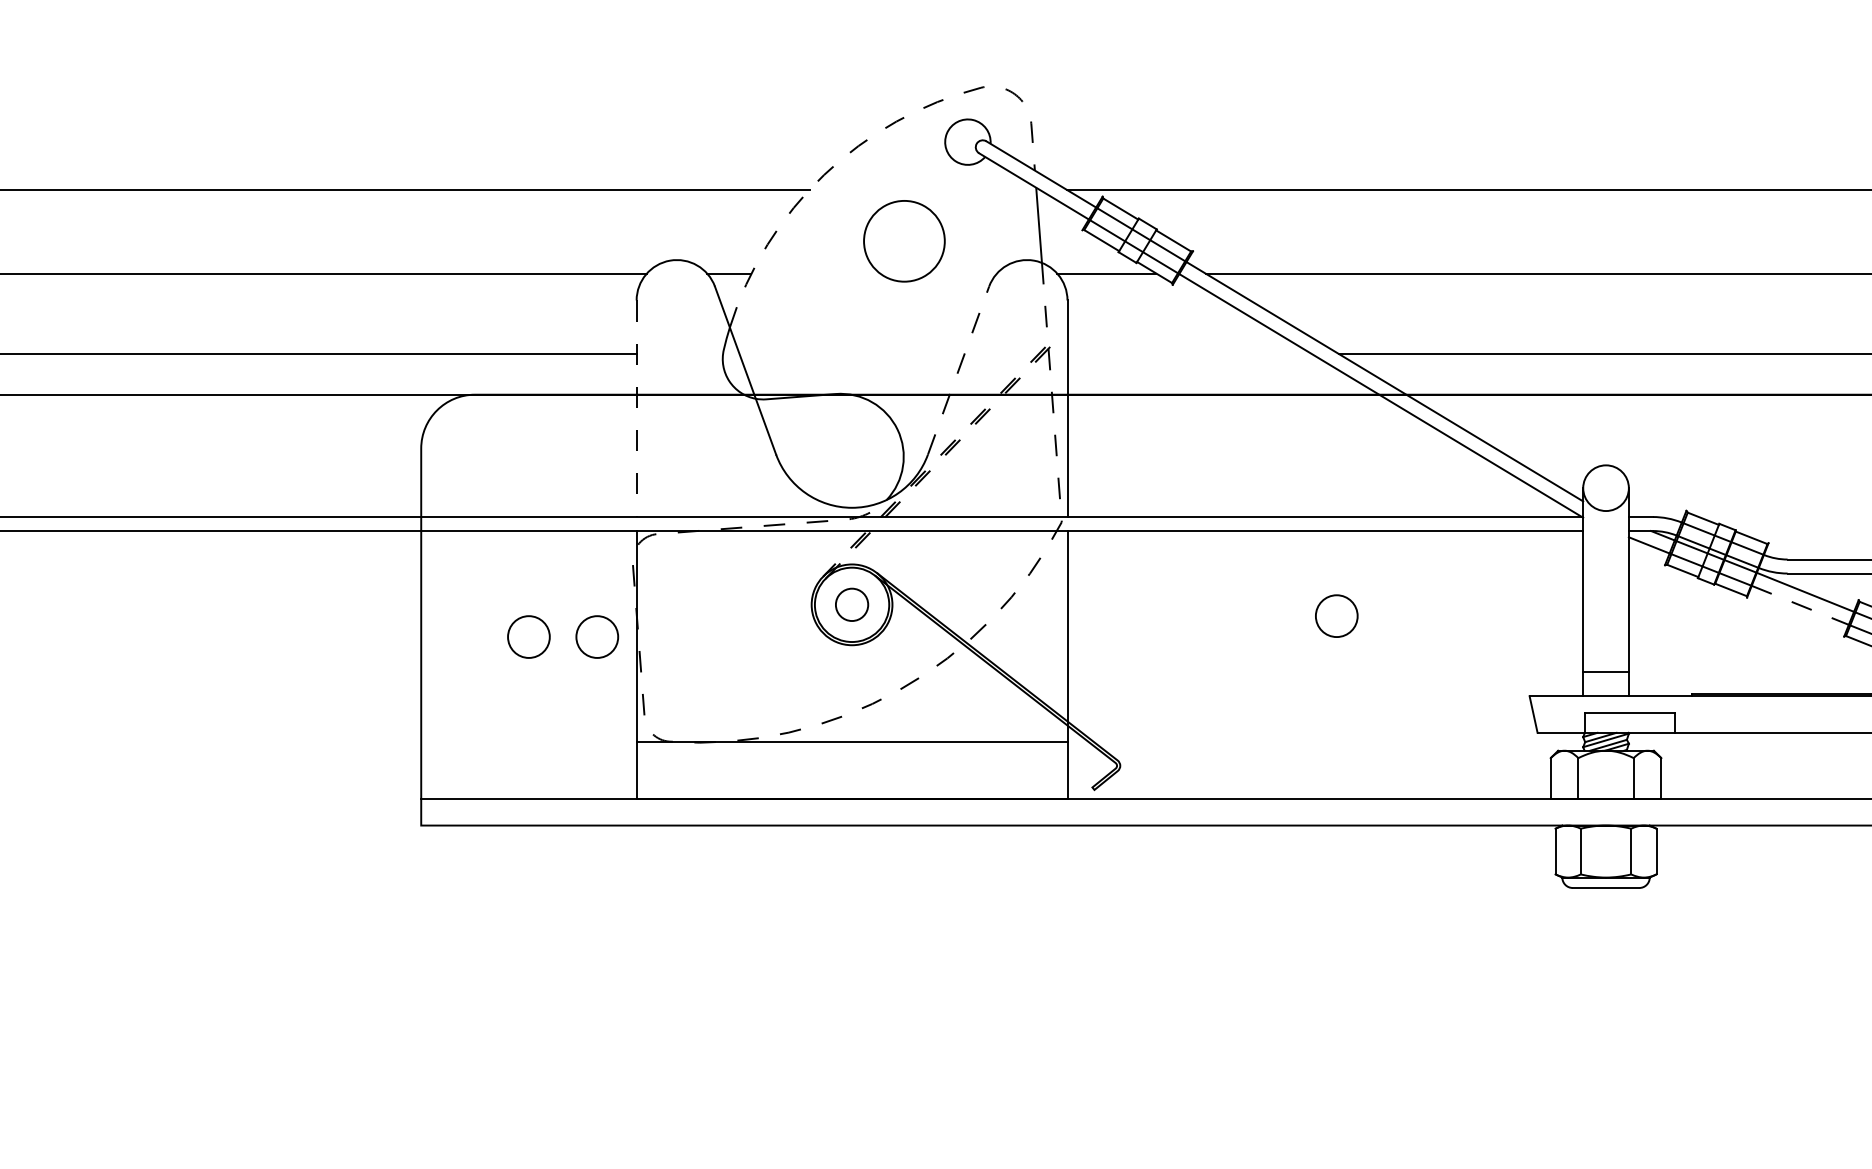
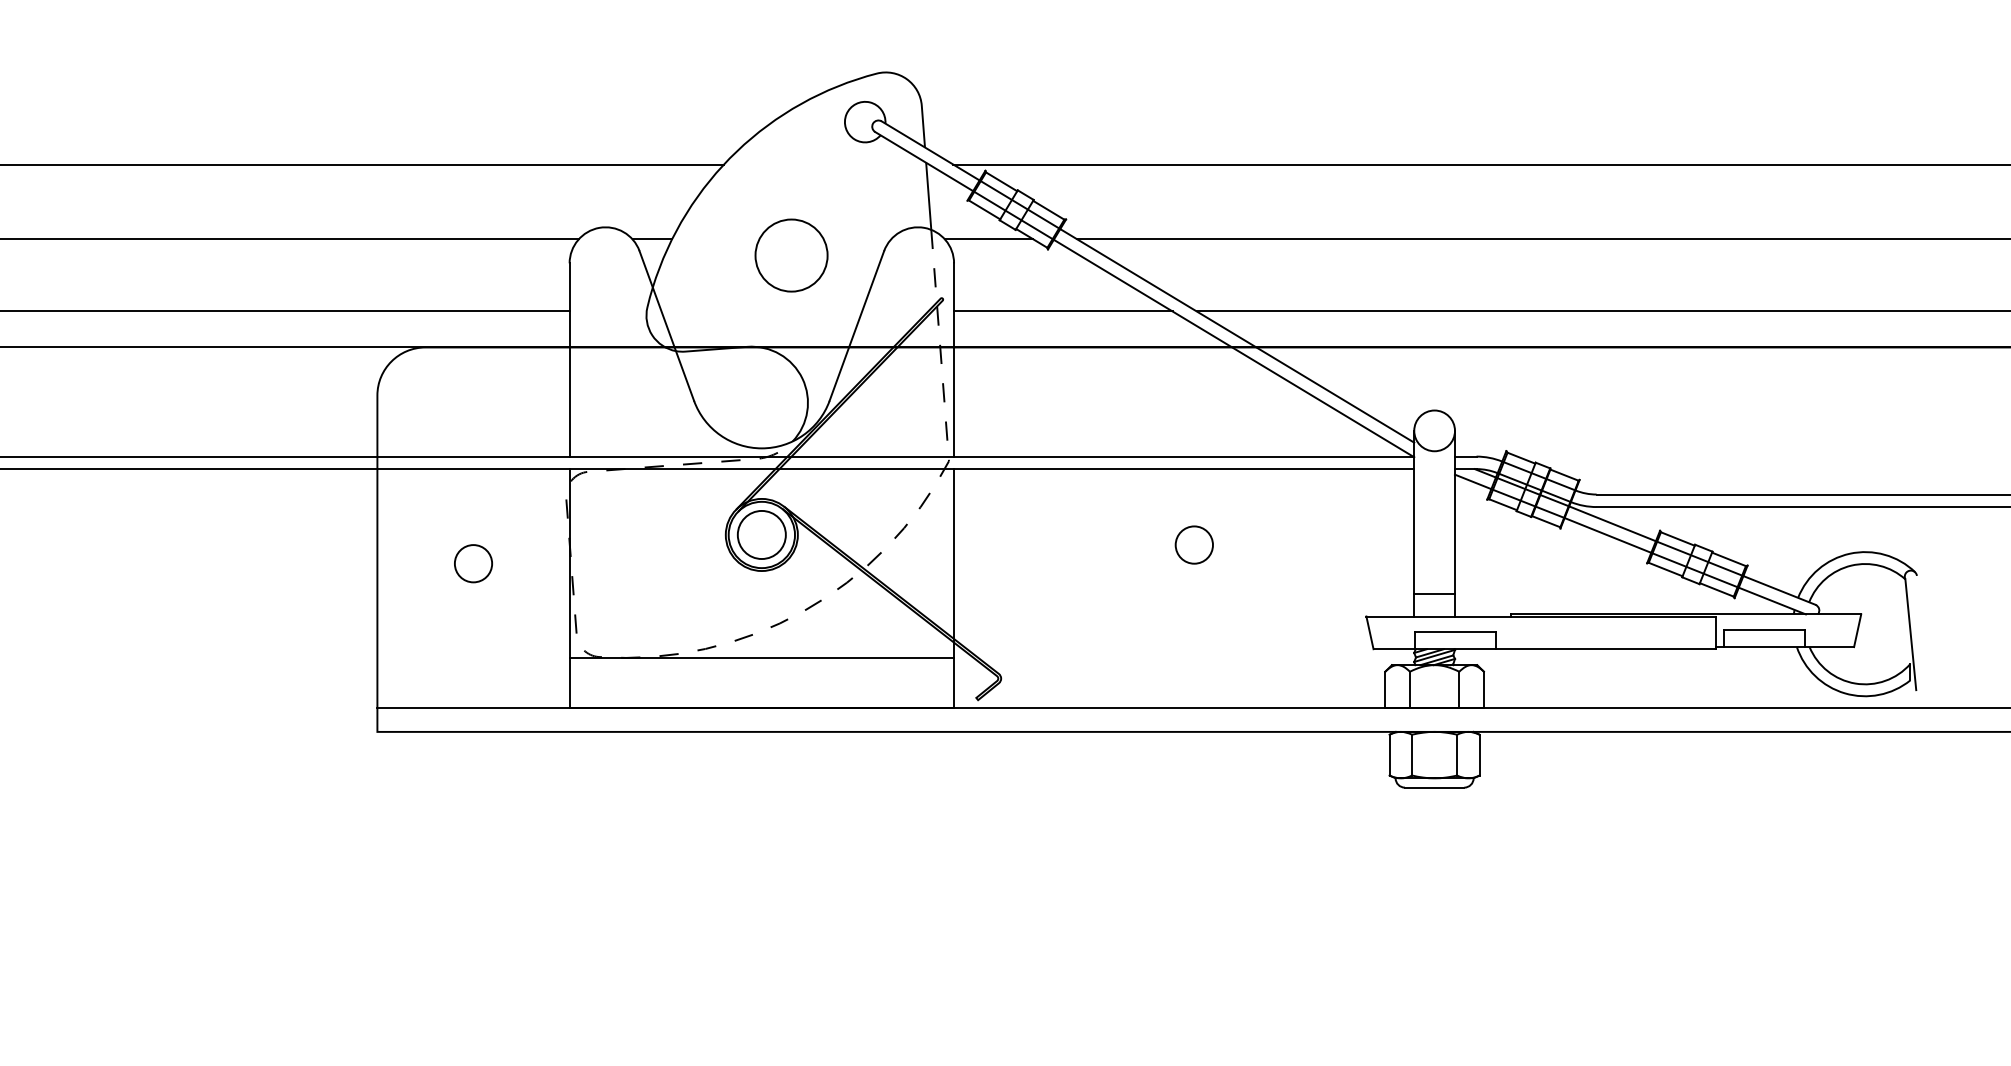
line: (868, 139) -> (776, 119), dashed -> solid
circle: (904, 241) -> (791, 255), moved
line: (1054, 339) -> (942, 298), dashed -> solid
line: (1190, 354) -> (1063, 311), added
line: (958, 371) -> (856, 326), dashed -> solid
line: (636, 408) -> (569, 359), dashed -> solid
circle: (851, 604) -> (761, 534), size x1.67
line: (1799, 605) -> (1607, 535), dashed -> solid
circle: (597, 636) -> (534, 563), removed

